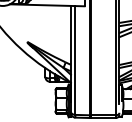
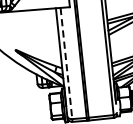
line: (75, 60) -> (66, 63), solid -> dashed

